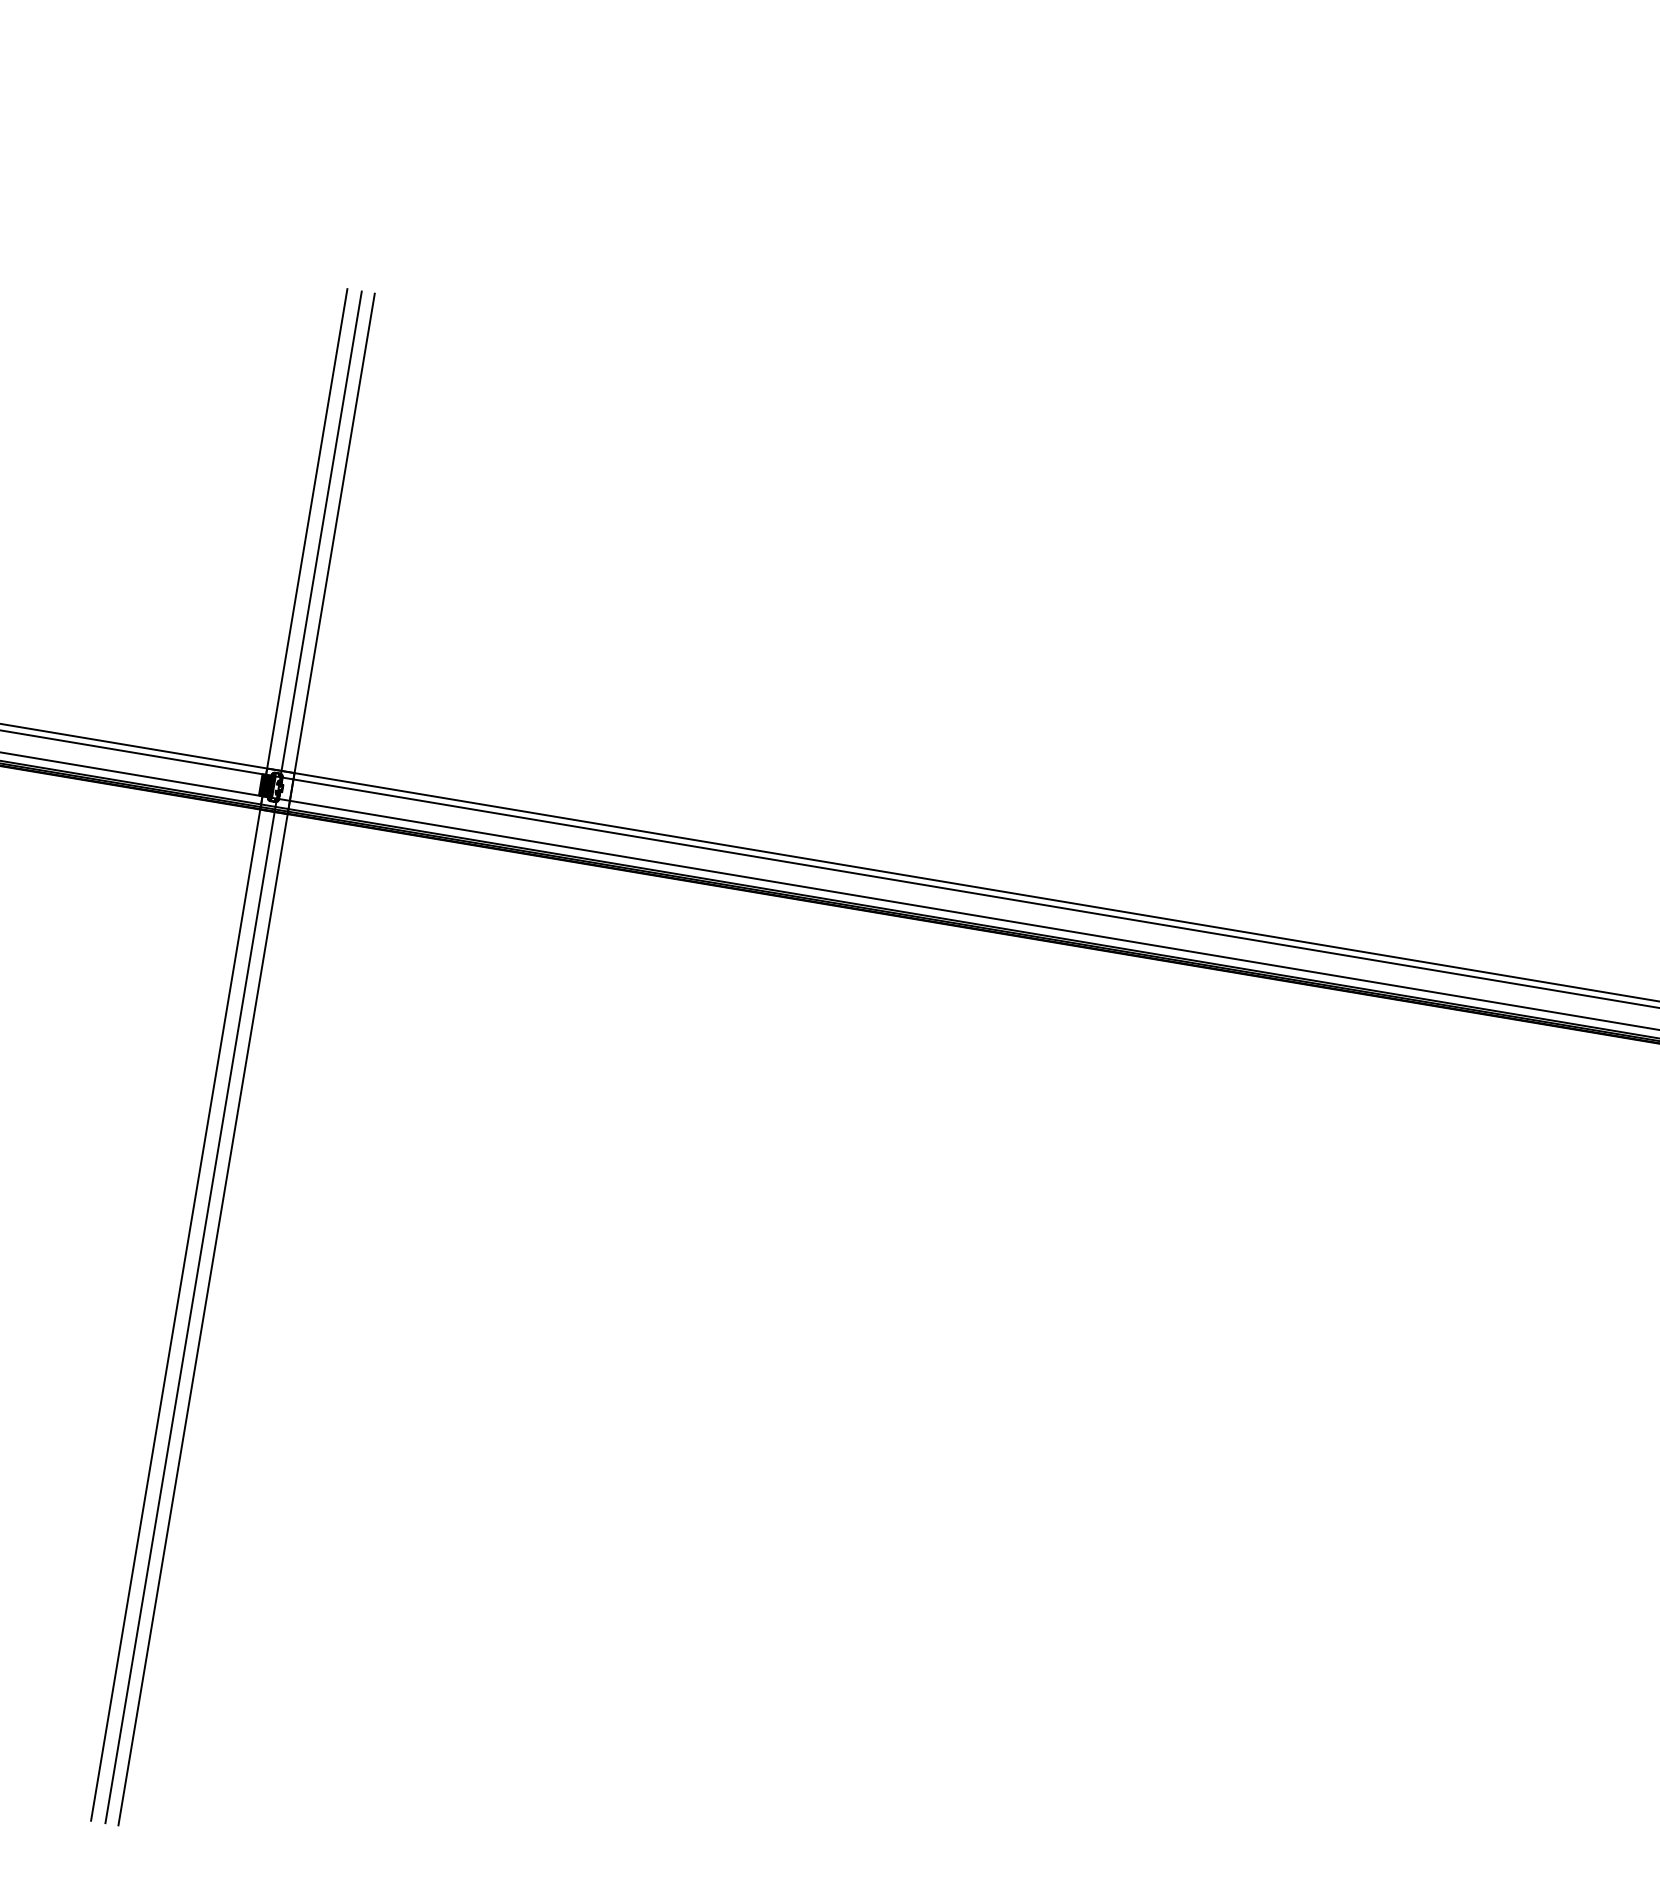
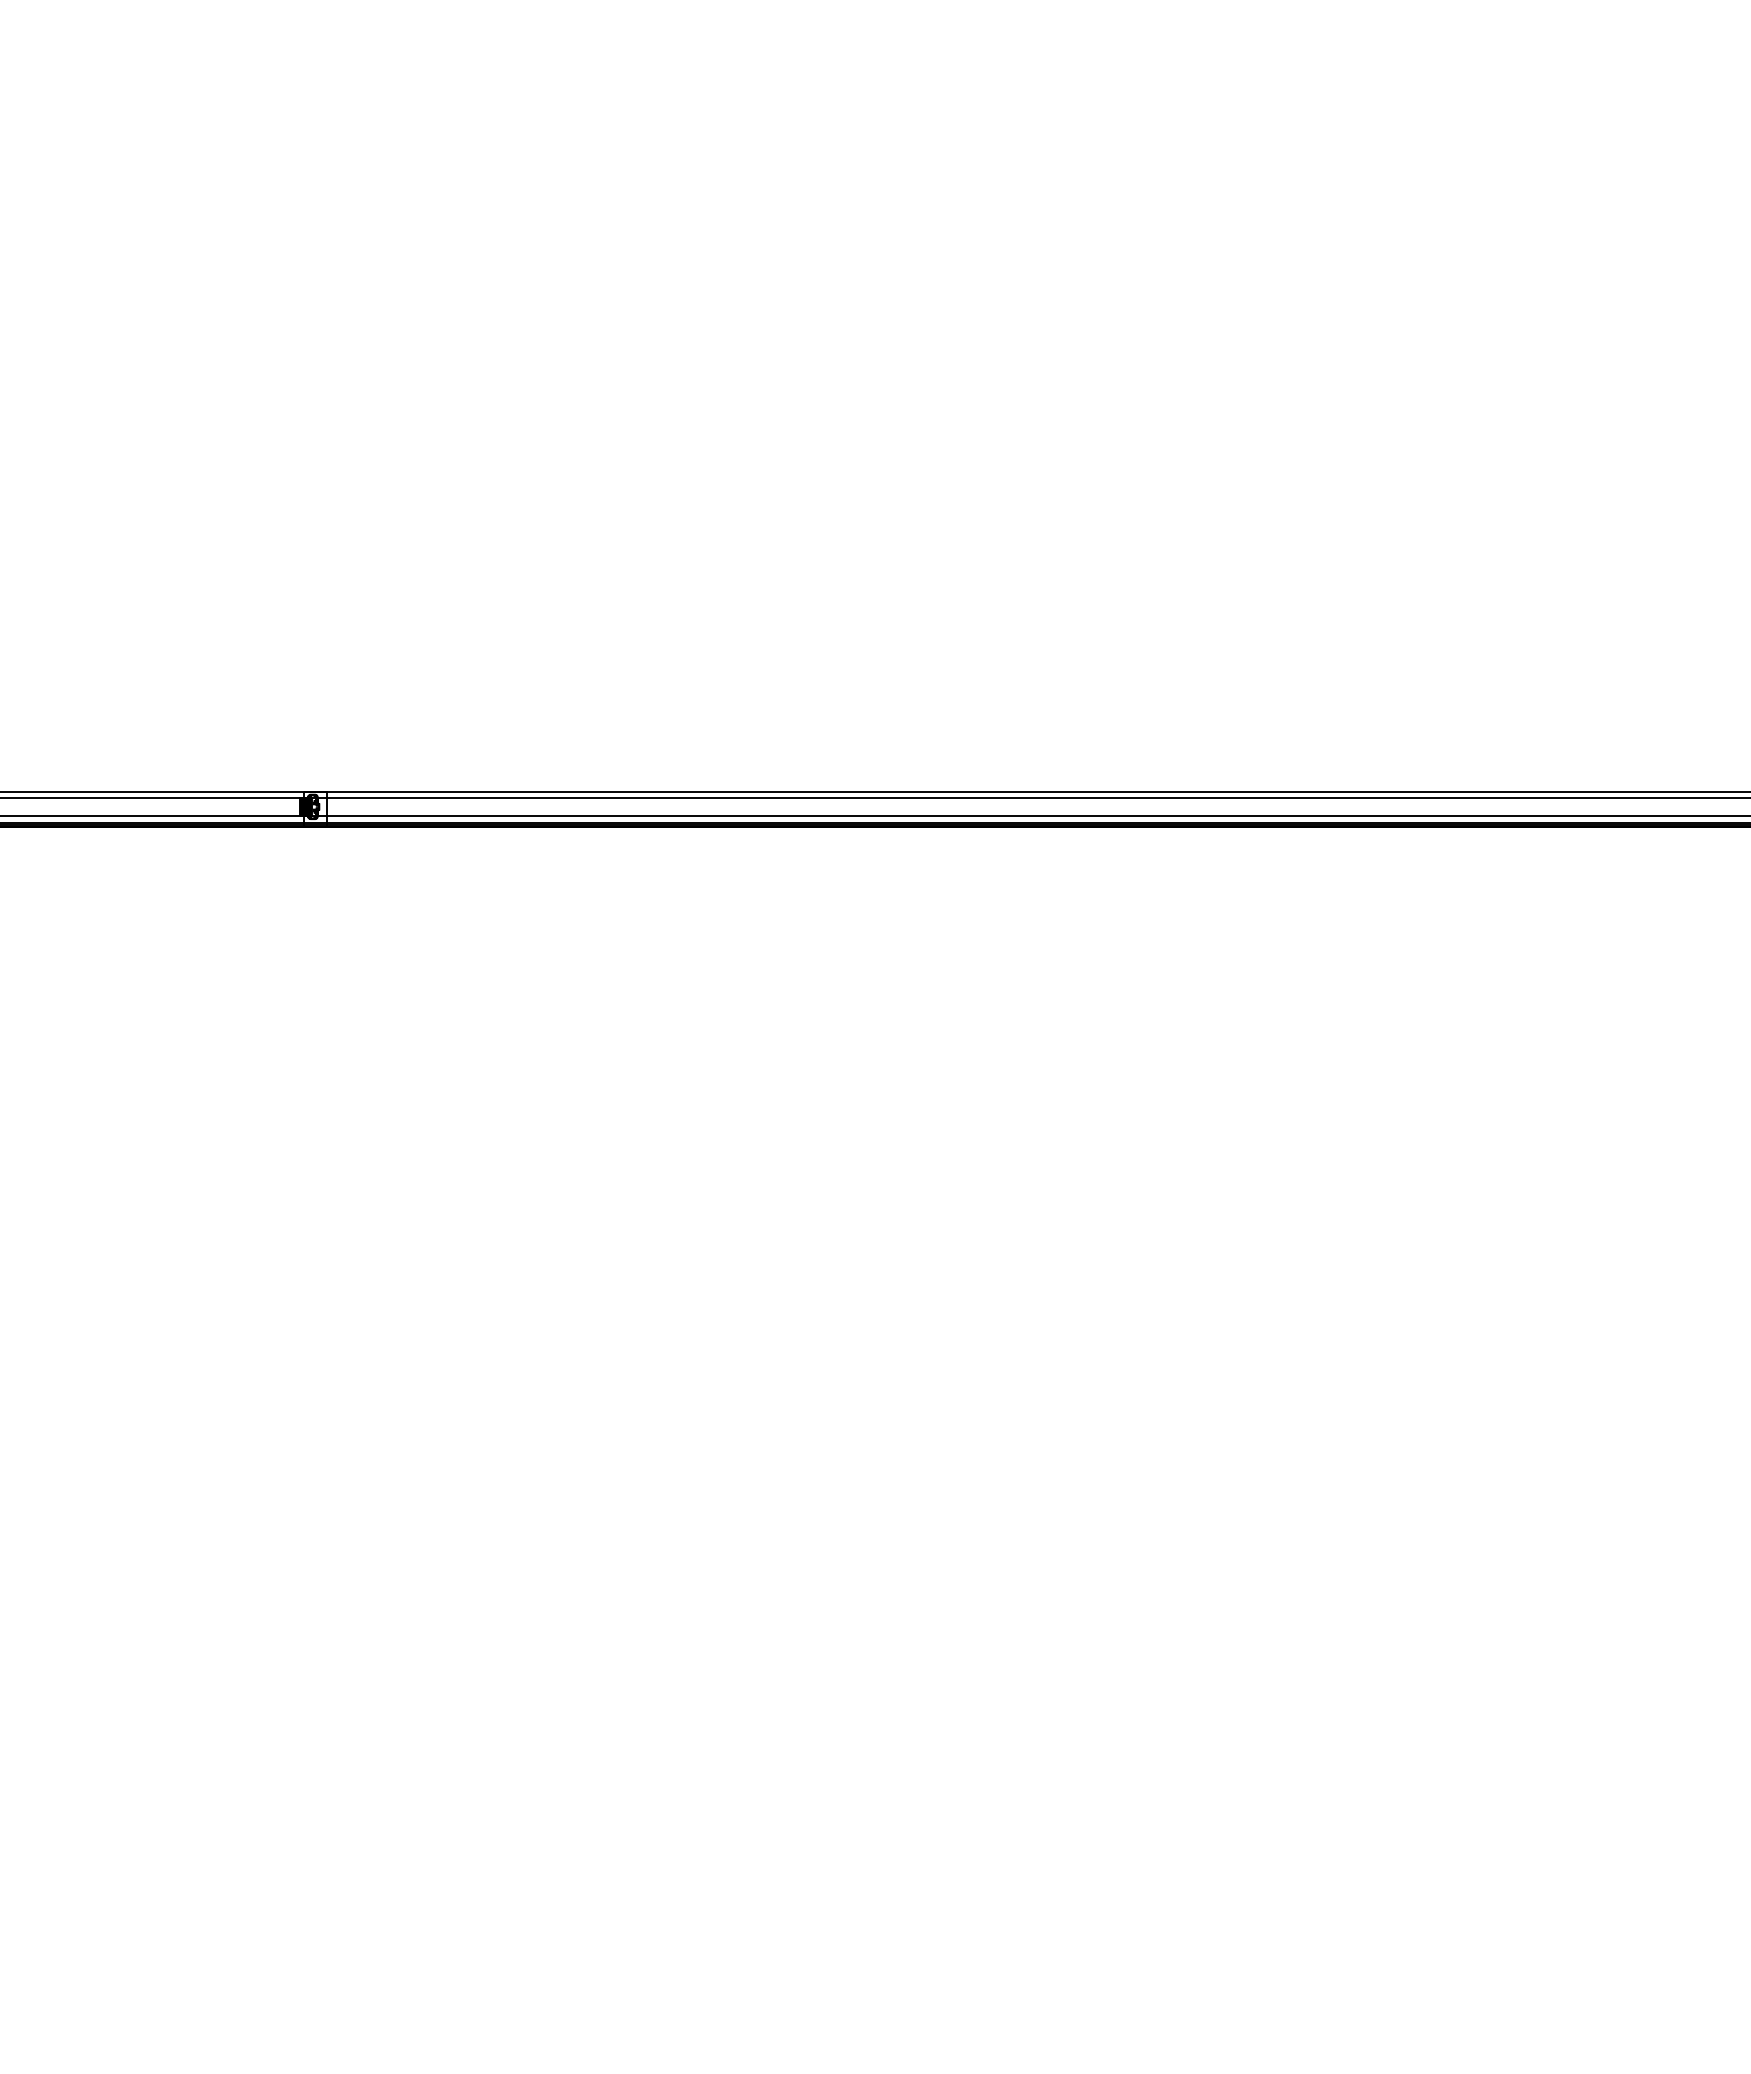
line: (219, 1054) -> (303, 1036), removed
line: (233, 1056) -> (315, 1036), removed
line: (246, 1058) -> (326, 1036), removed

